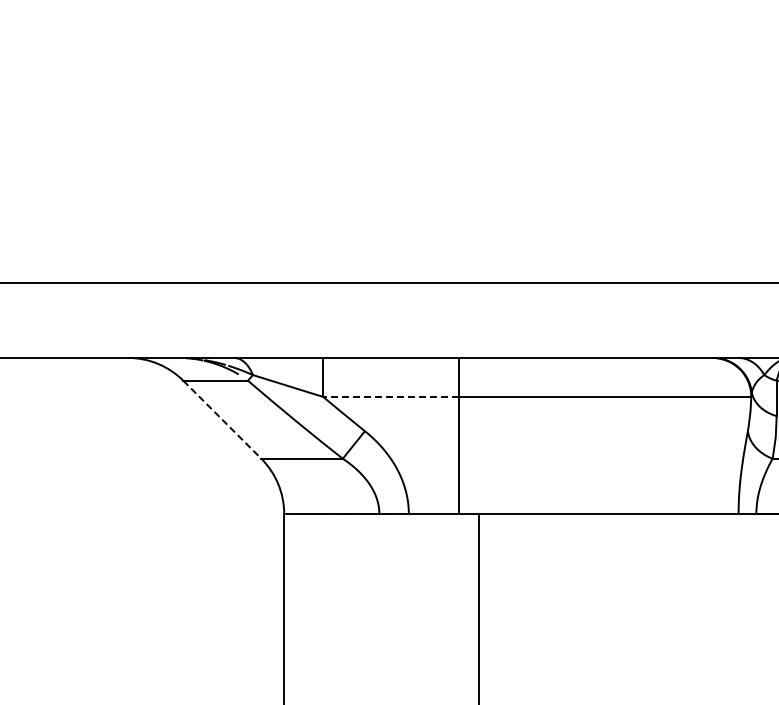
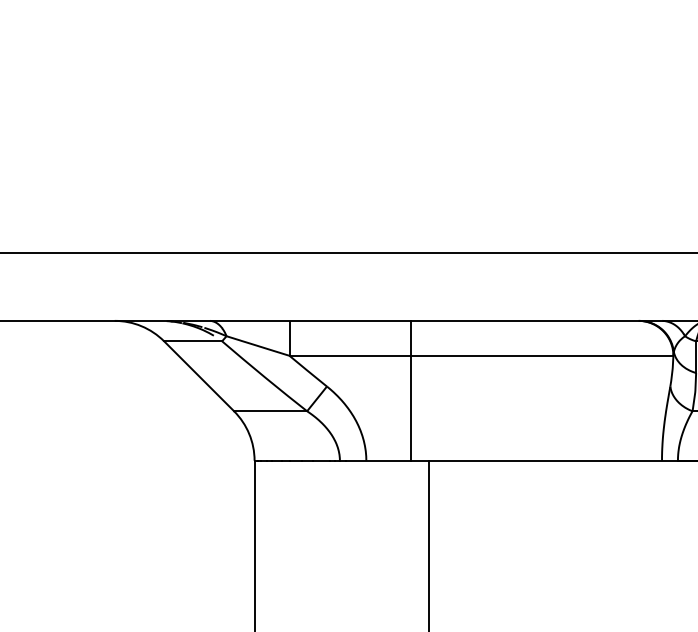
line: (391, 396) -> (350, 355), dashed -> solid
line: (222, 420) -> (199, 376), dashed -> solid

